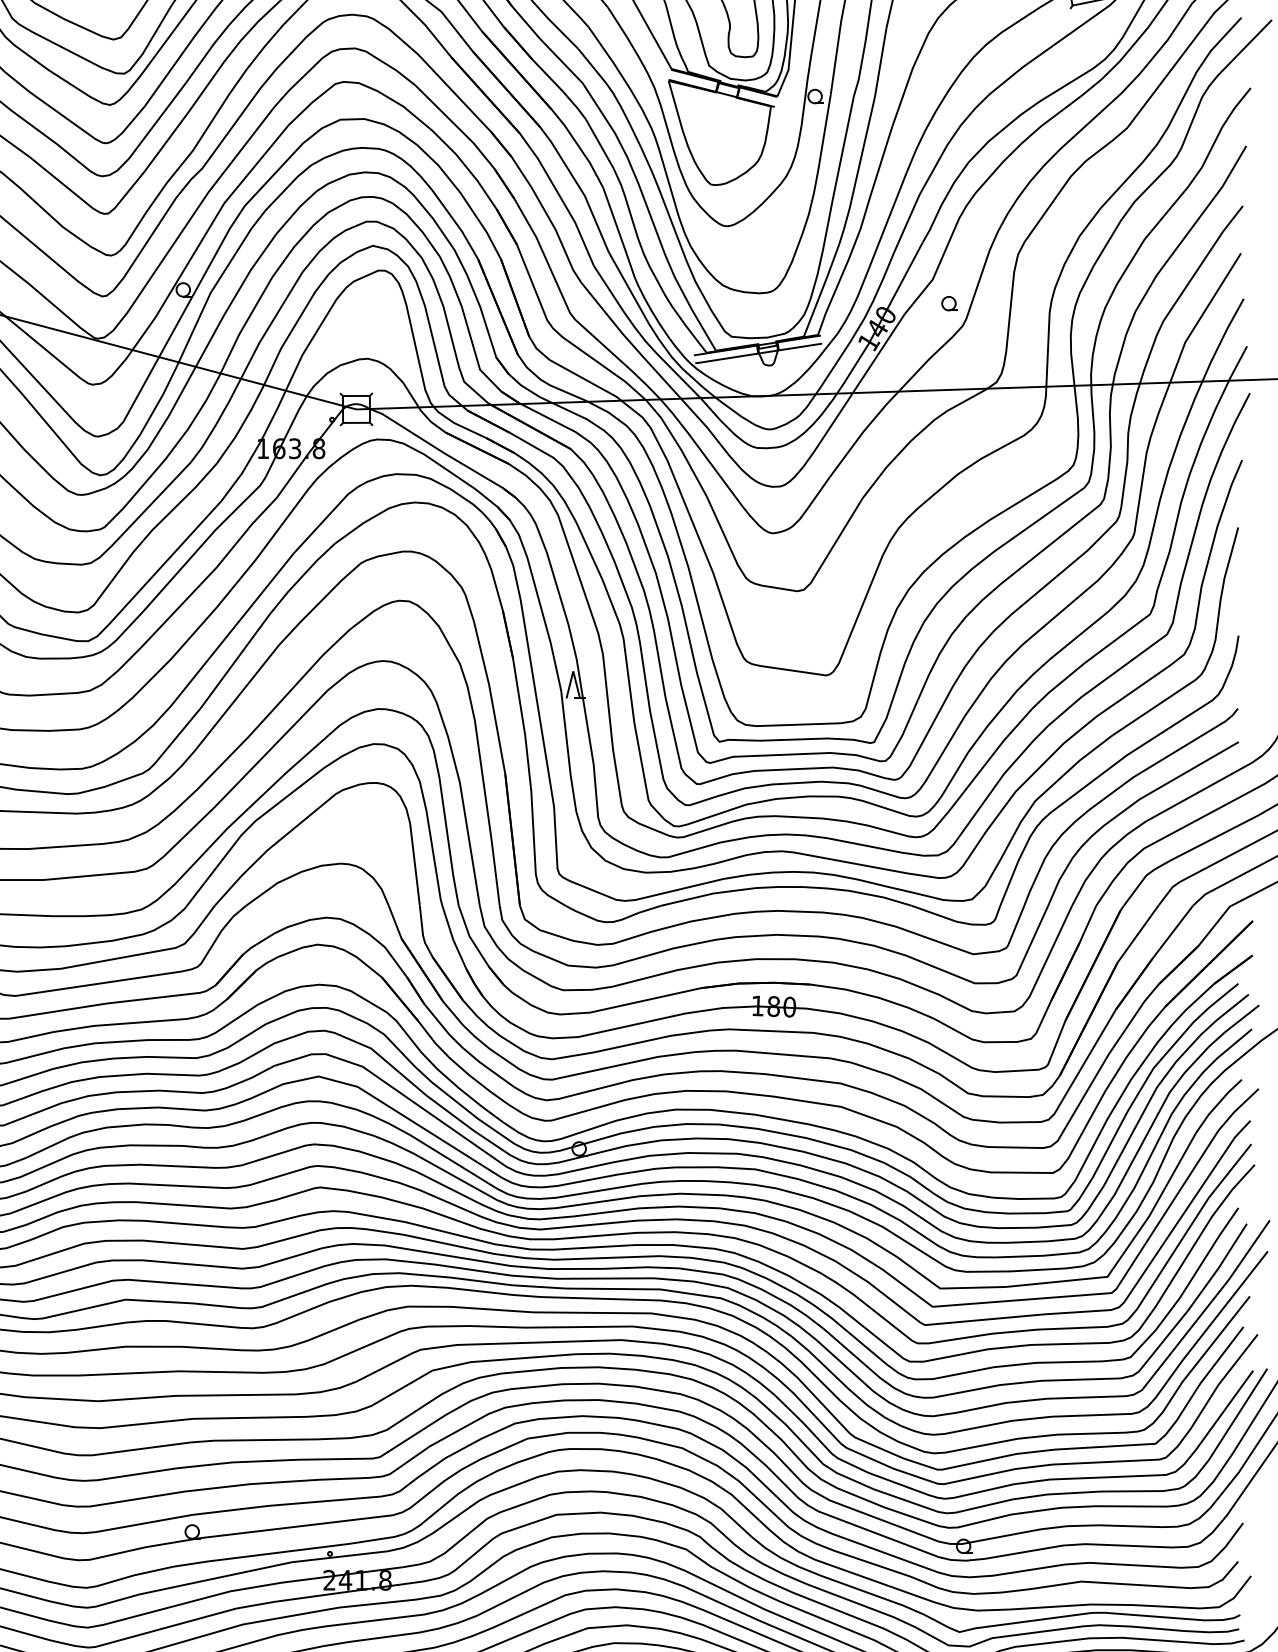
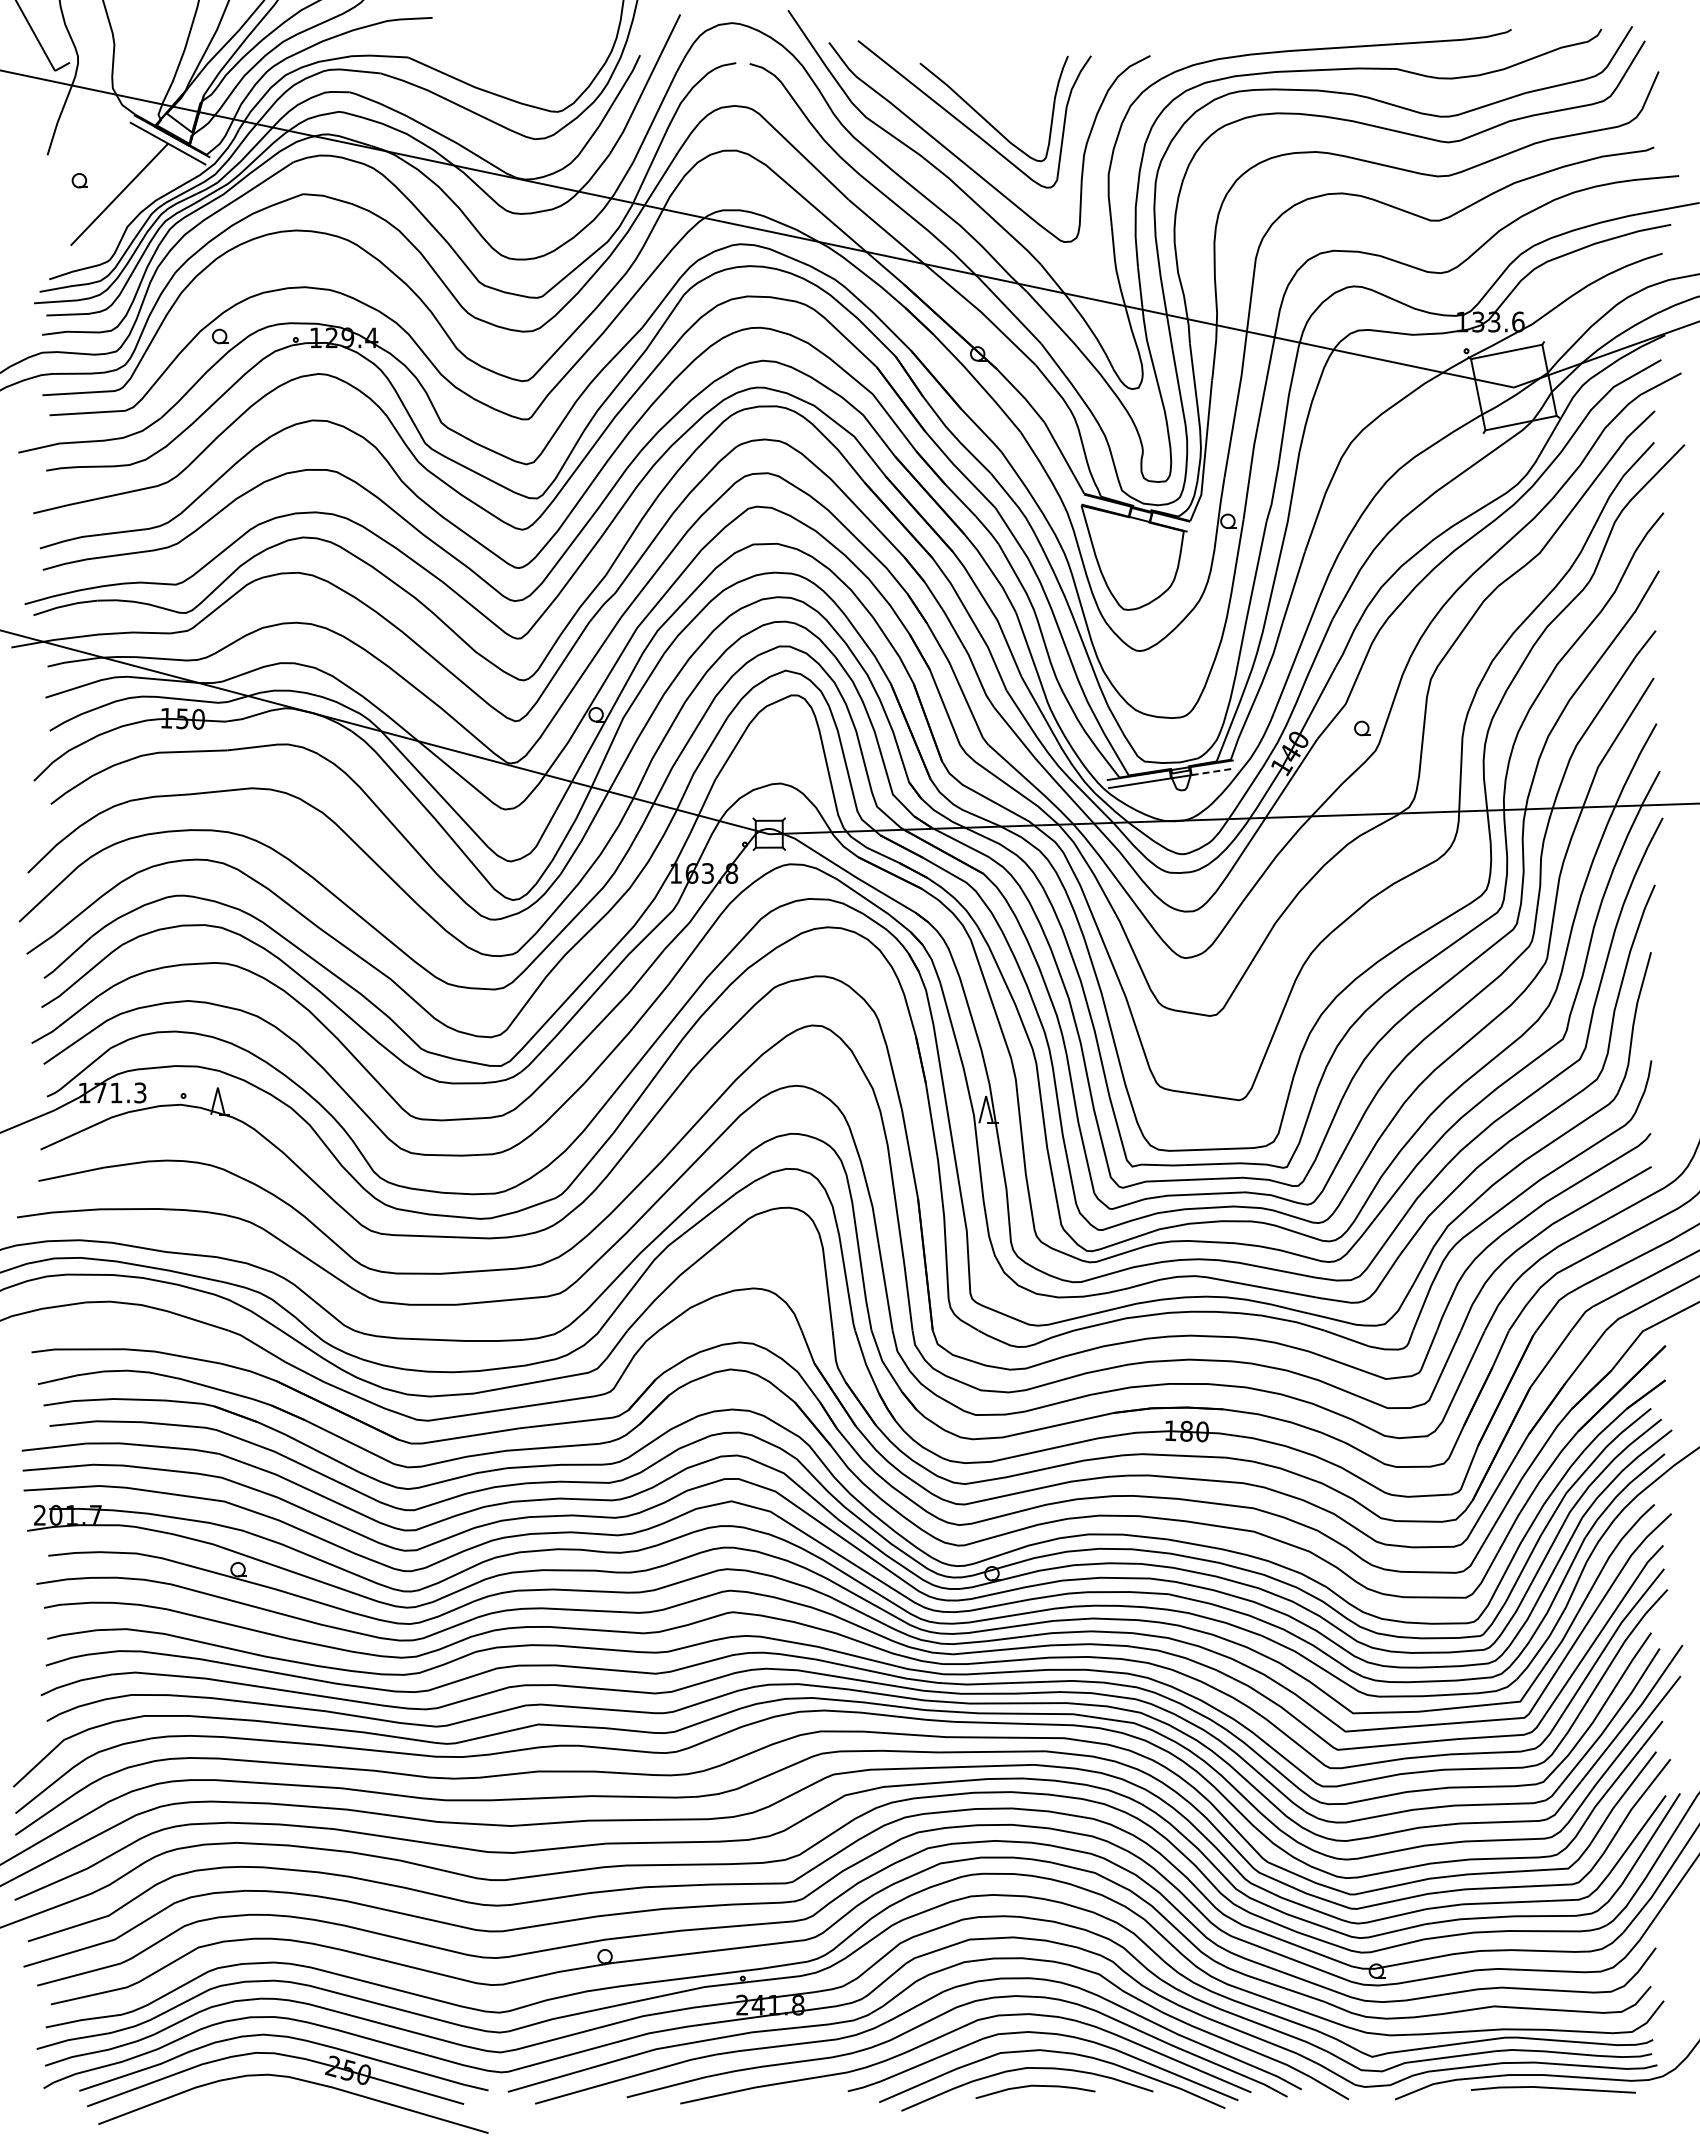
line: (800, 346) -> (1213, 771), solid -> dashed

